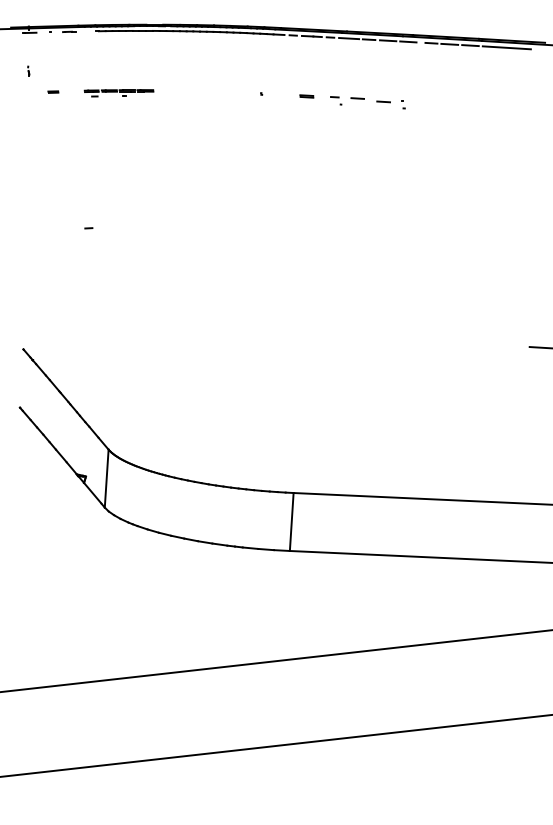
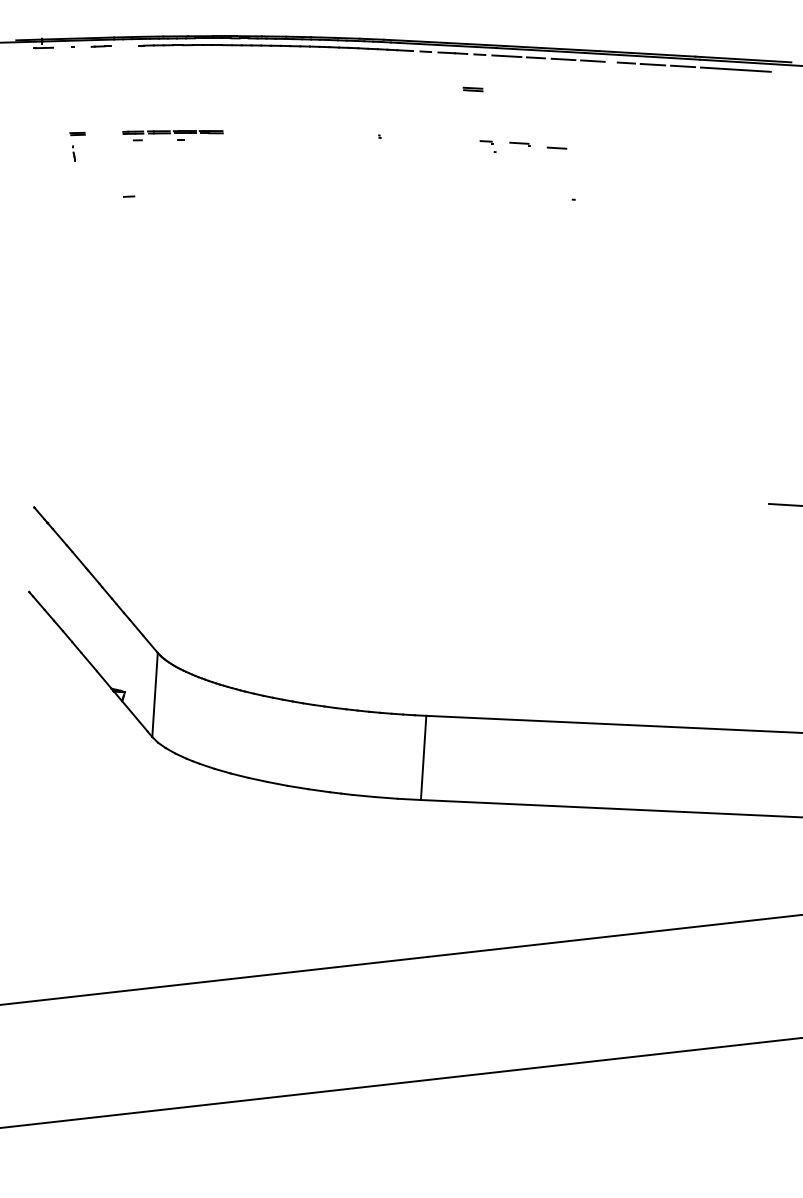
part: (28, 70) -> (73, 151), moved
part: (306, 96) -> (472, 89), moved
part: (403, 104) -> (572, 194), moved
line: (88, 228) -> (128, 196), moved

